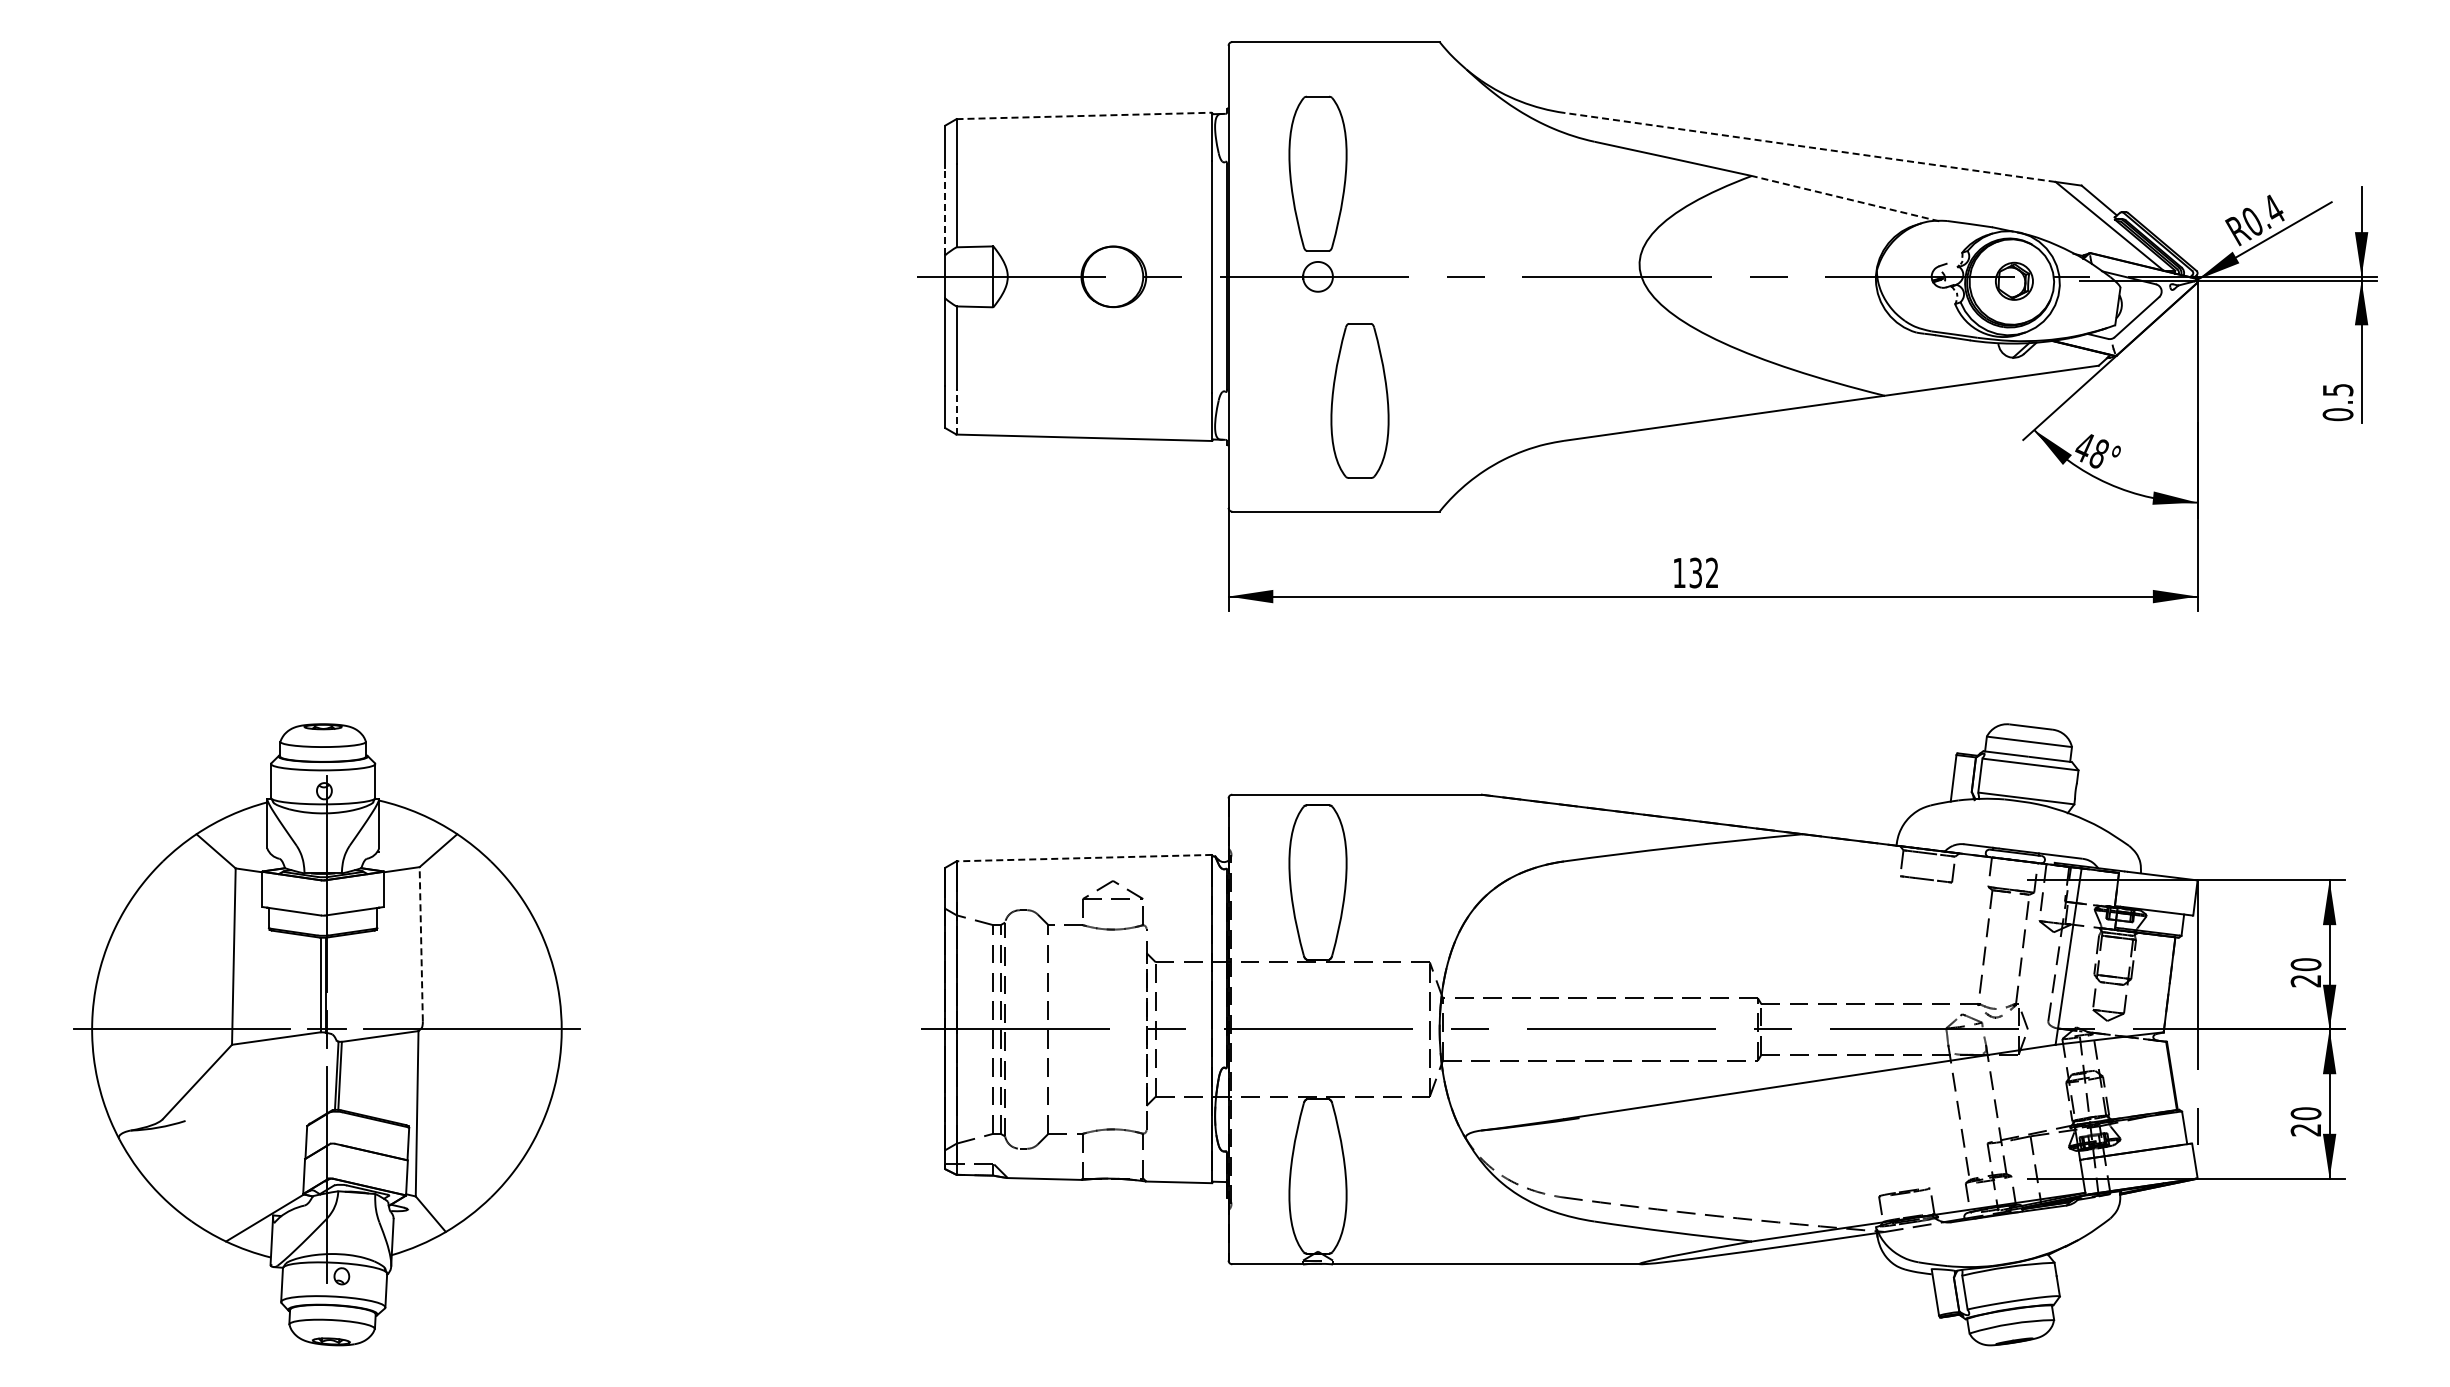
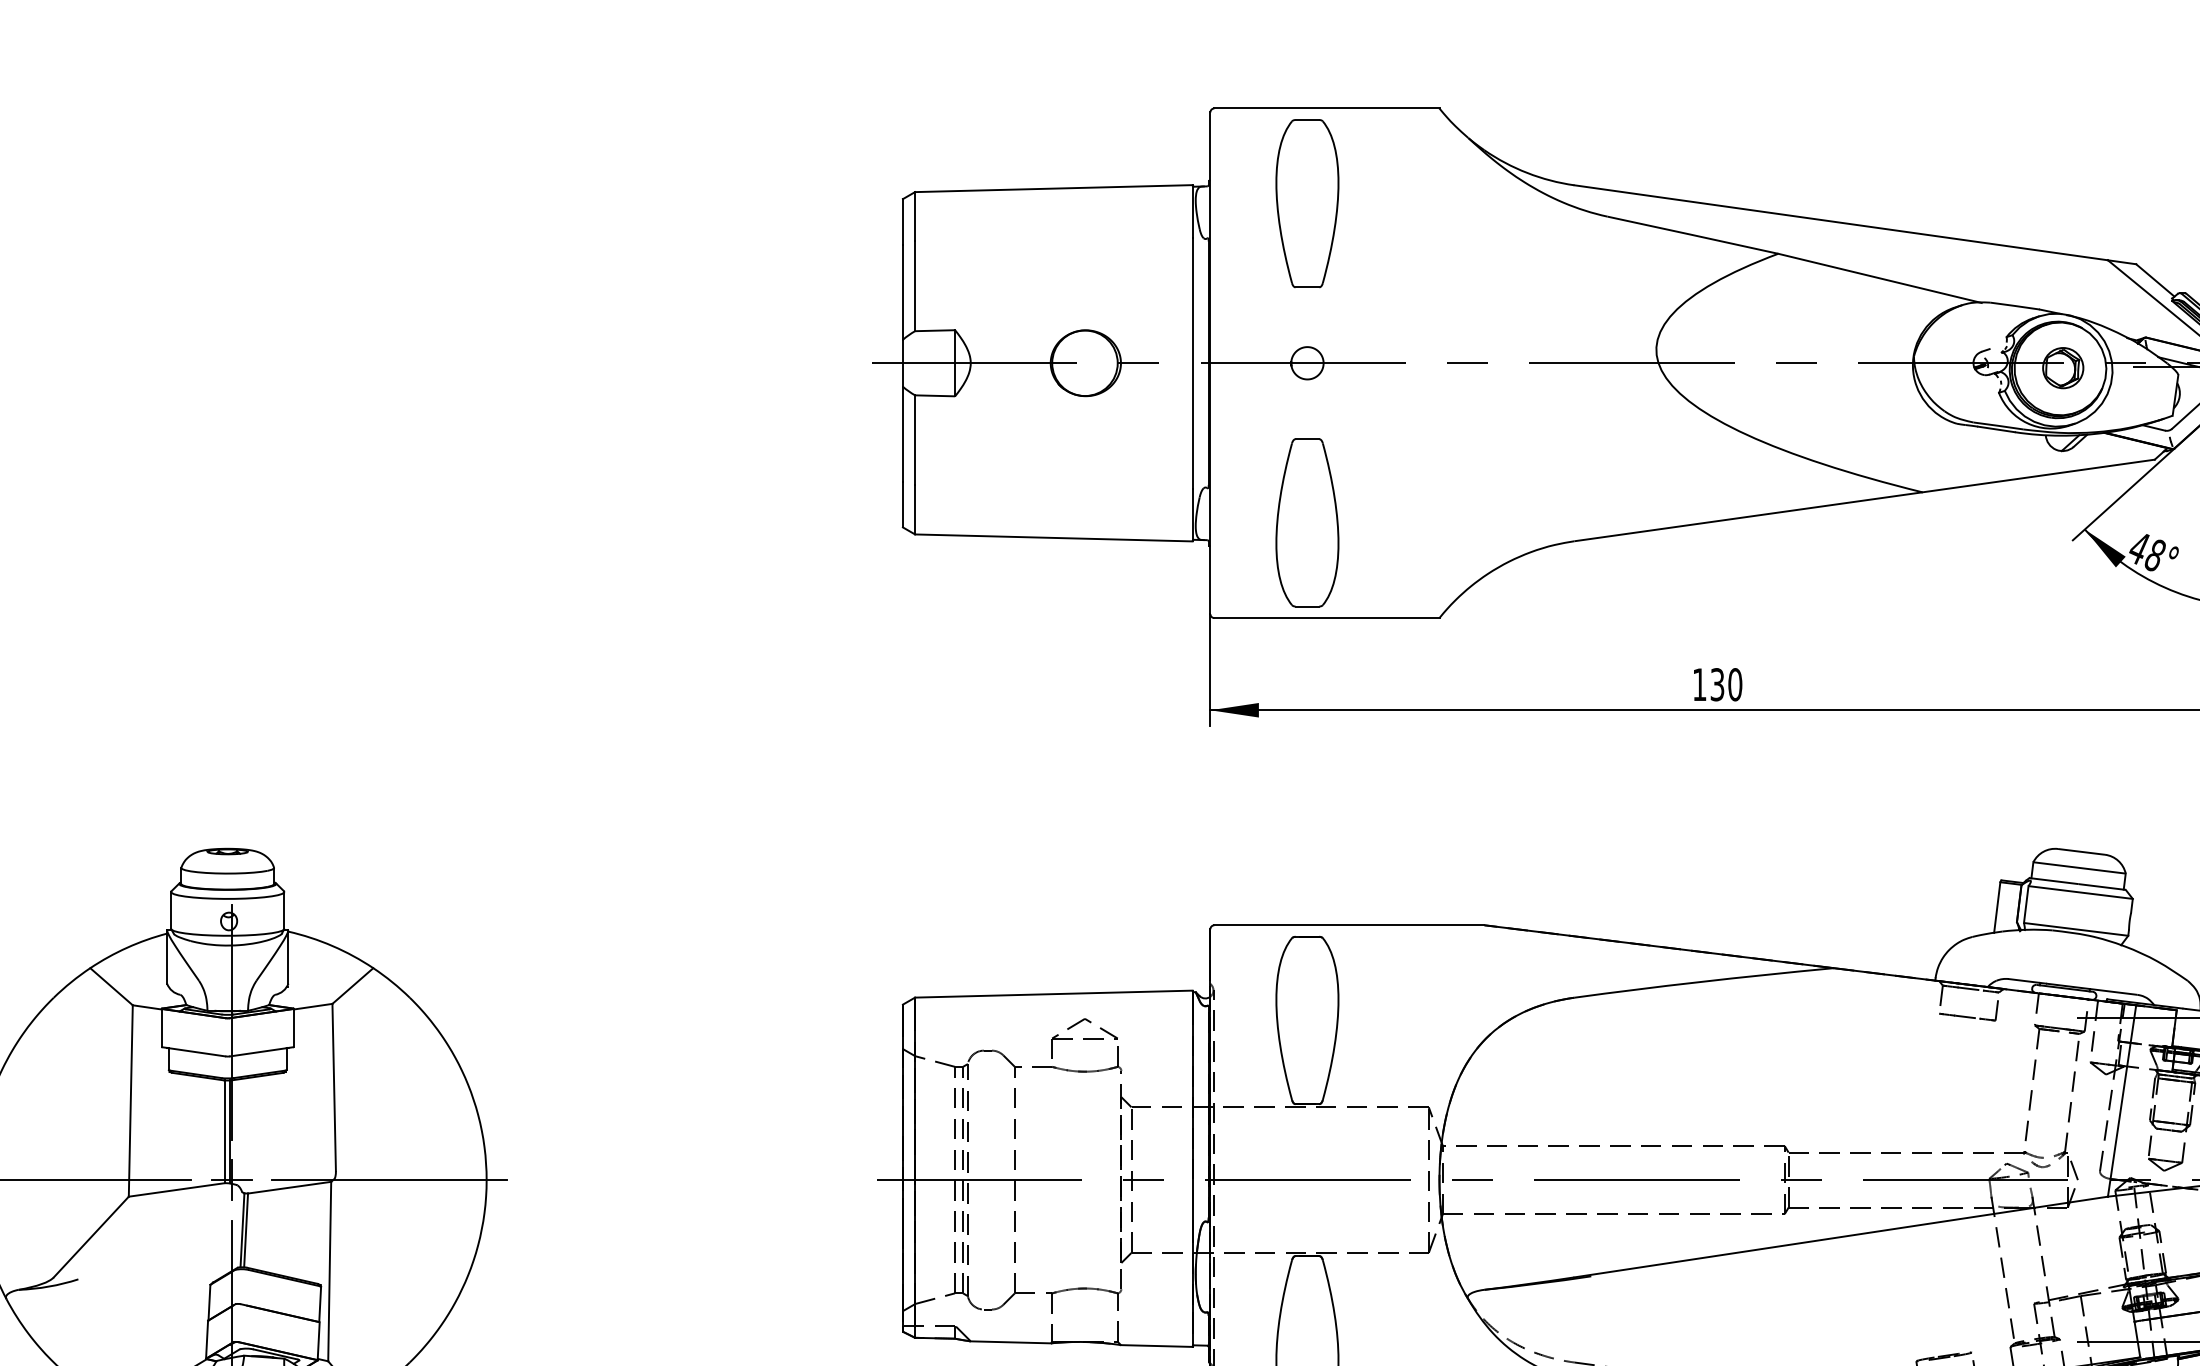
line: (1084, 115) -> (1054, 188), dashed -> solid
line: (1809, 147) -> (1840, 222), dashed -> solid
part: (1317, 173) -> (1306, 203), moved
line: (1845, 198) -> (1879, 278), dashed -> solid
line: (945, 211) -> (903, 292), dashed -> solid
part: (1359, 400) -> (1306, 522), moved
line: (956, 412) -> (915, 510), dashed -> solid
text: (1711, 572) -> (1734, 684), 132 -> 130
line: (1084, 858) -> (1054, 994), dashed -> solid
line: (421, 943) -> (334, 1086), dashed -> solid

